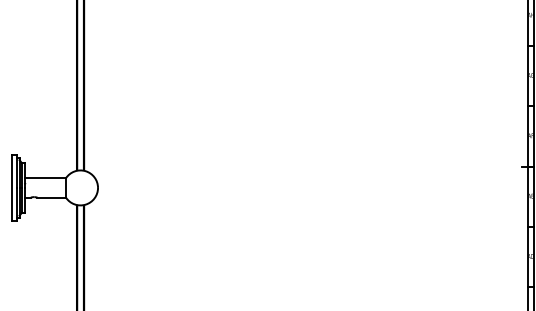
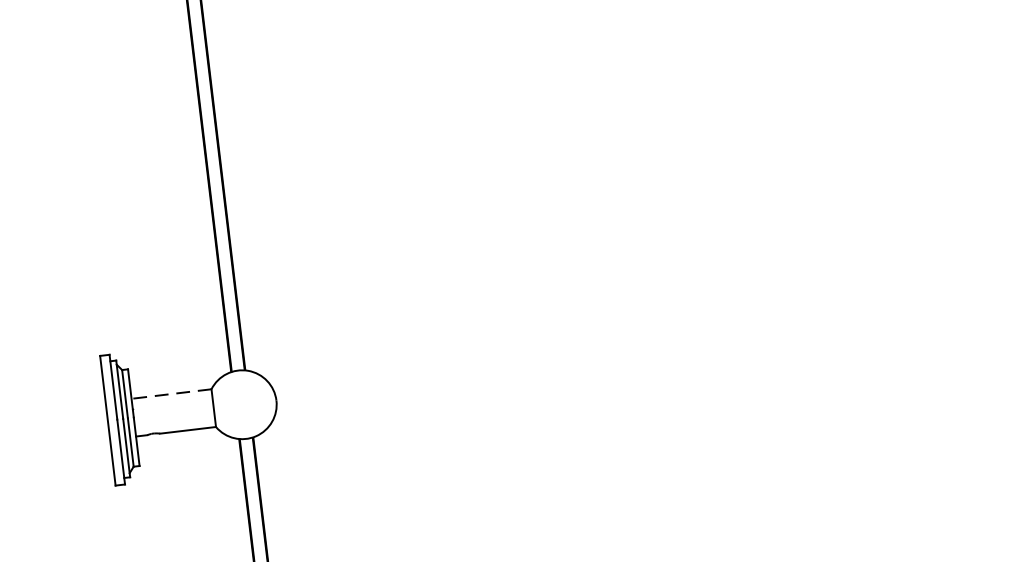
line: (45, 178) -> (171, 394), solid -> dashed

